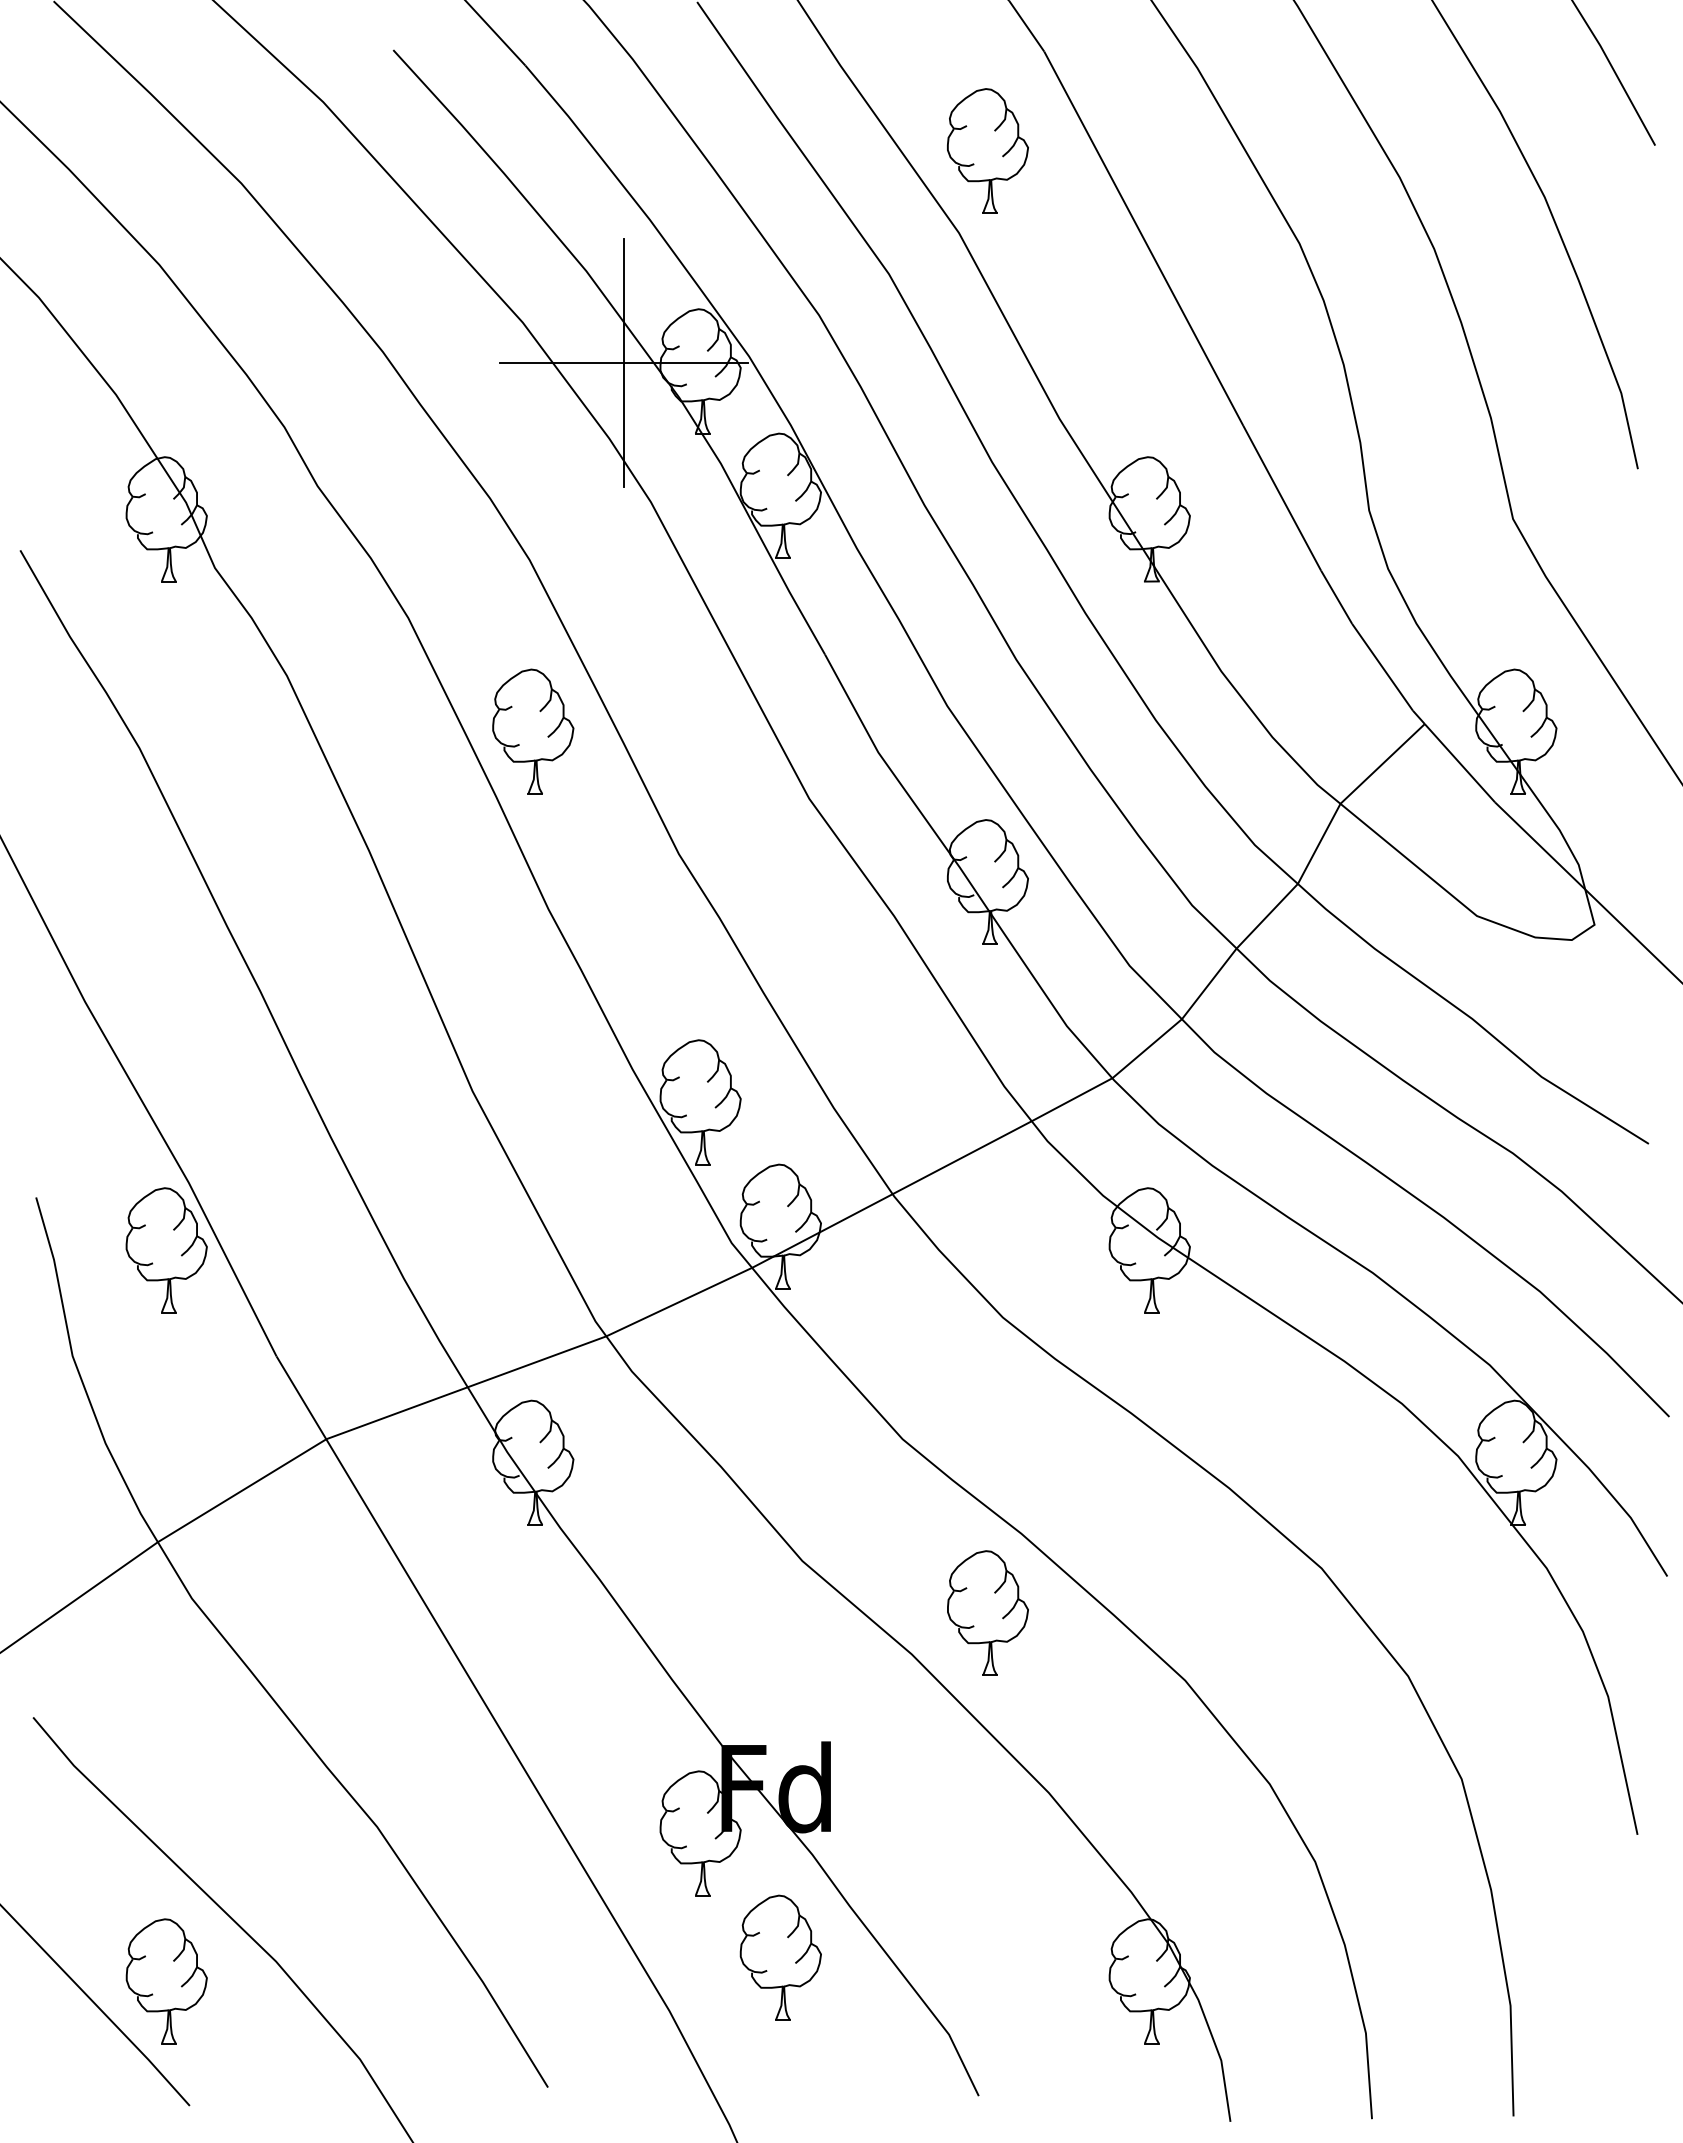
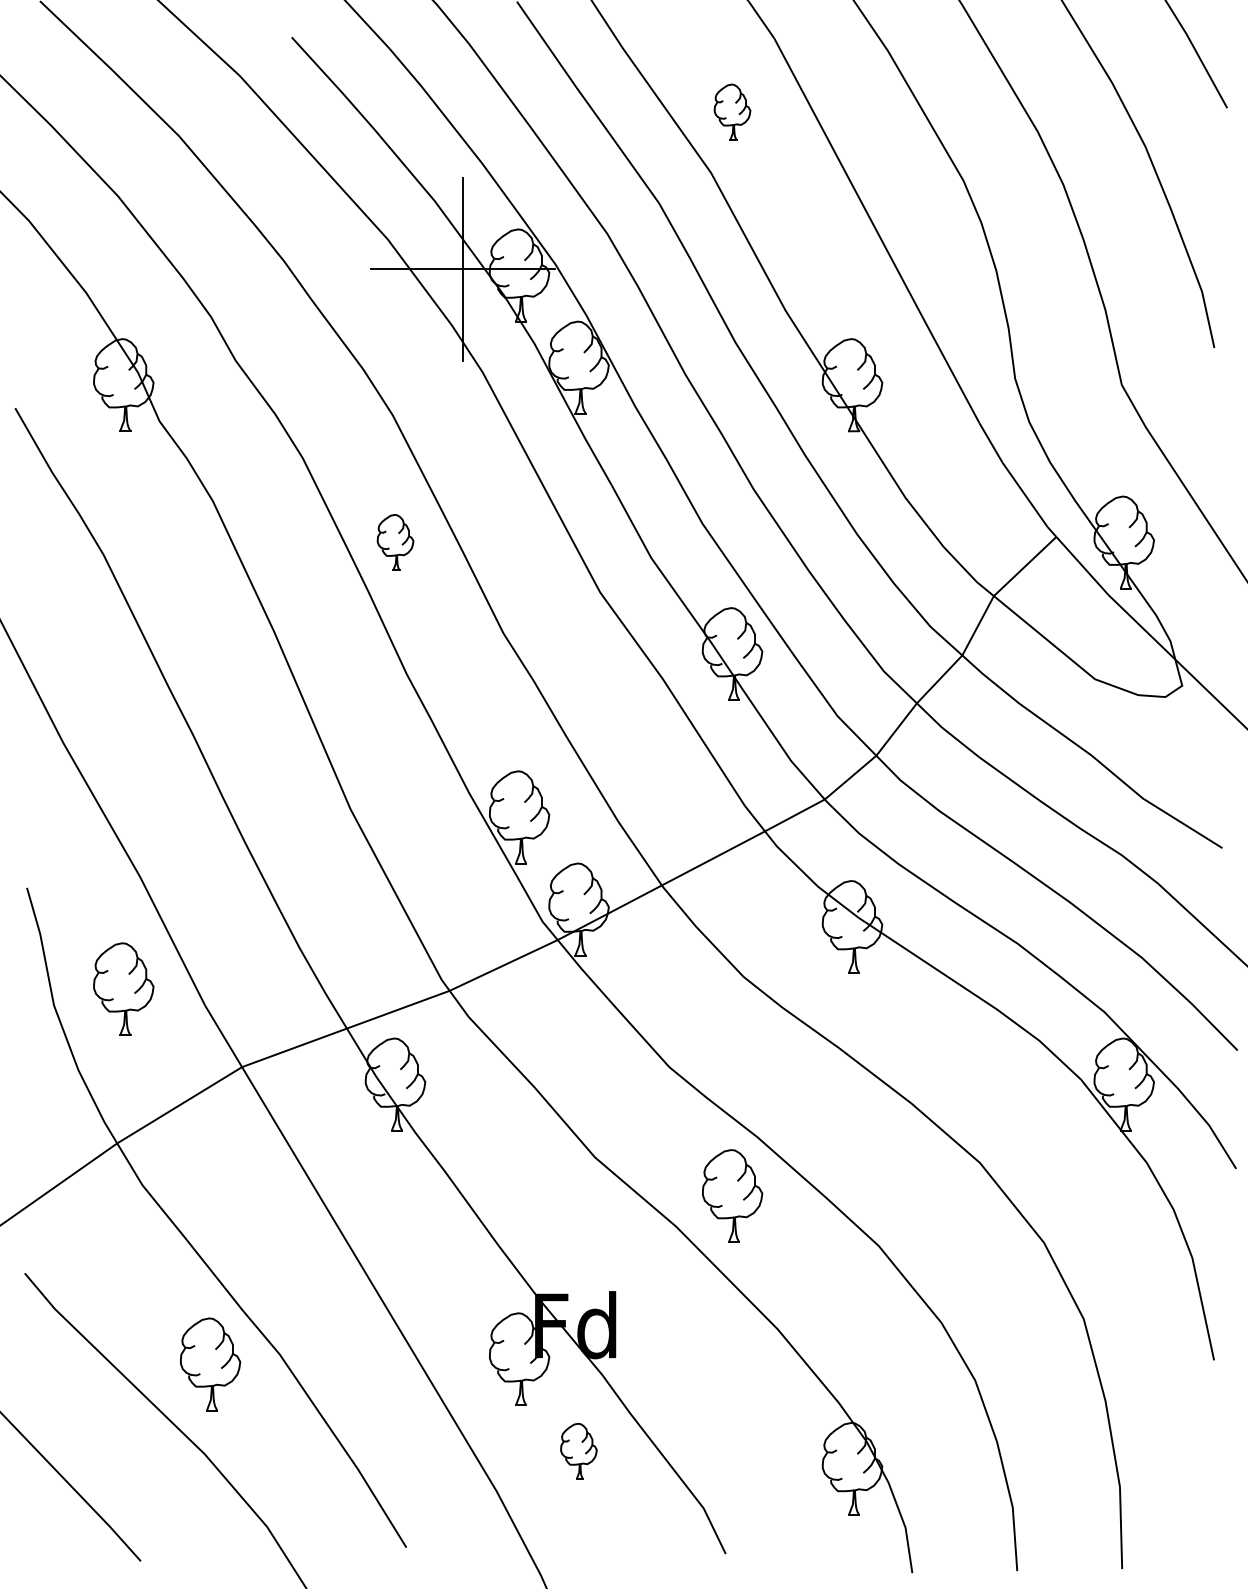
part: (987, 150) -> (732, 111), size x0.6
part: (533, 731) -> (395, 542), size x0.6
part: (166, 1250) -> (123, 989), moved
part: (780, 1957) -> (578, 1451), size x0.6
part: (166, 1981) -> (210, 1364), moved

